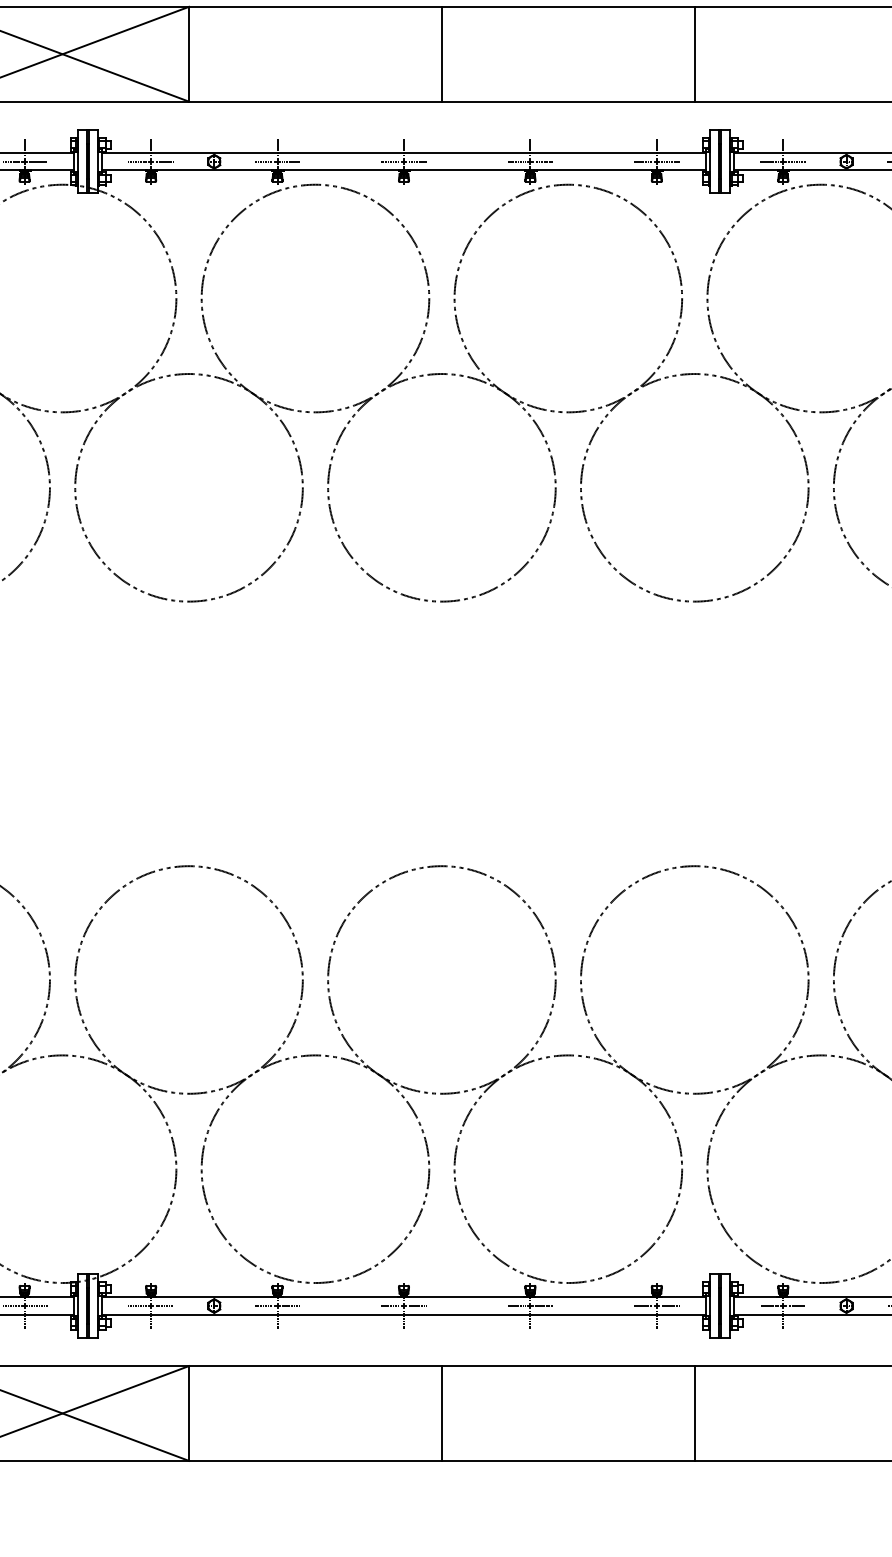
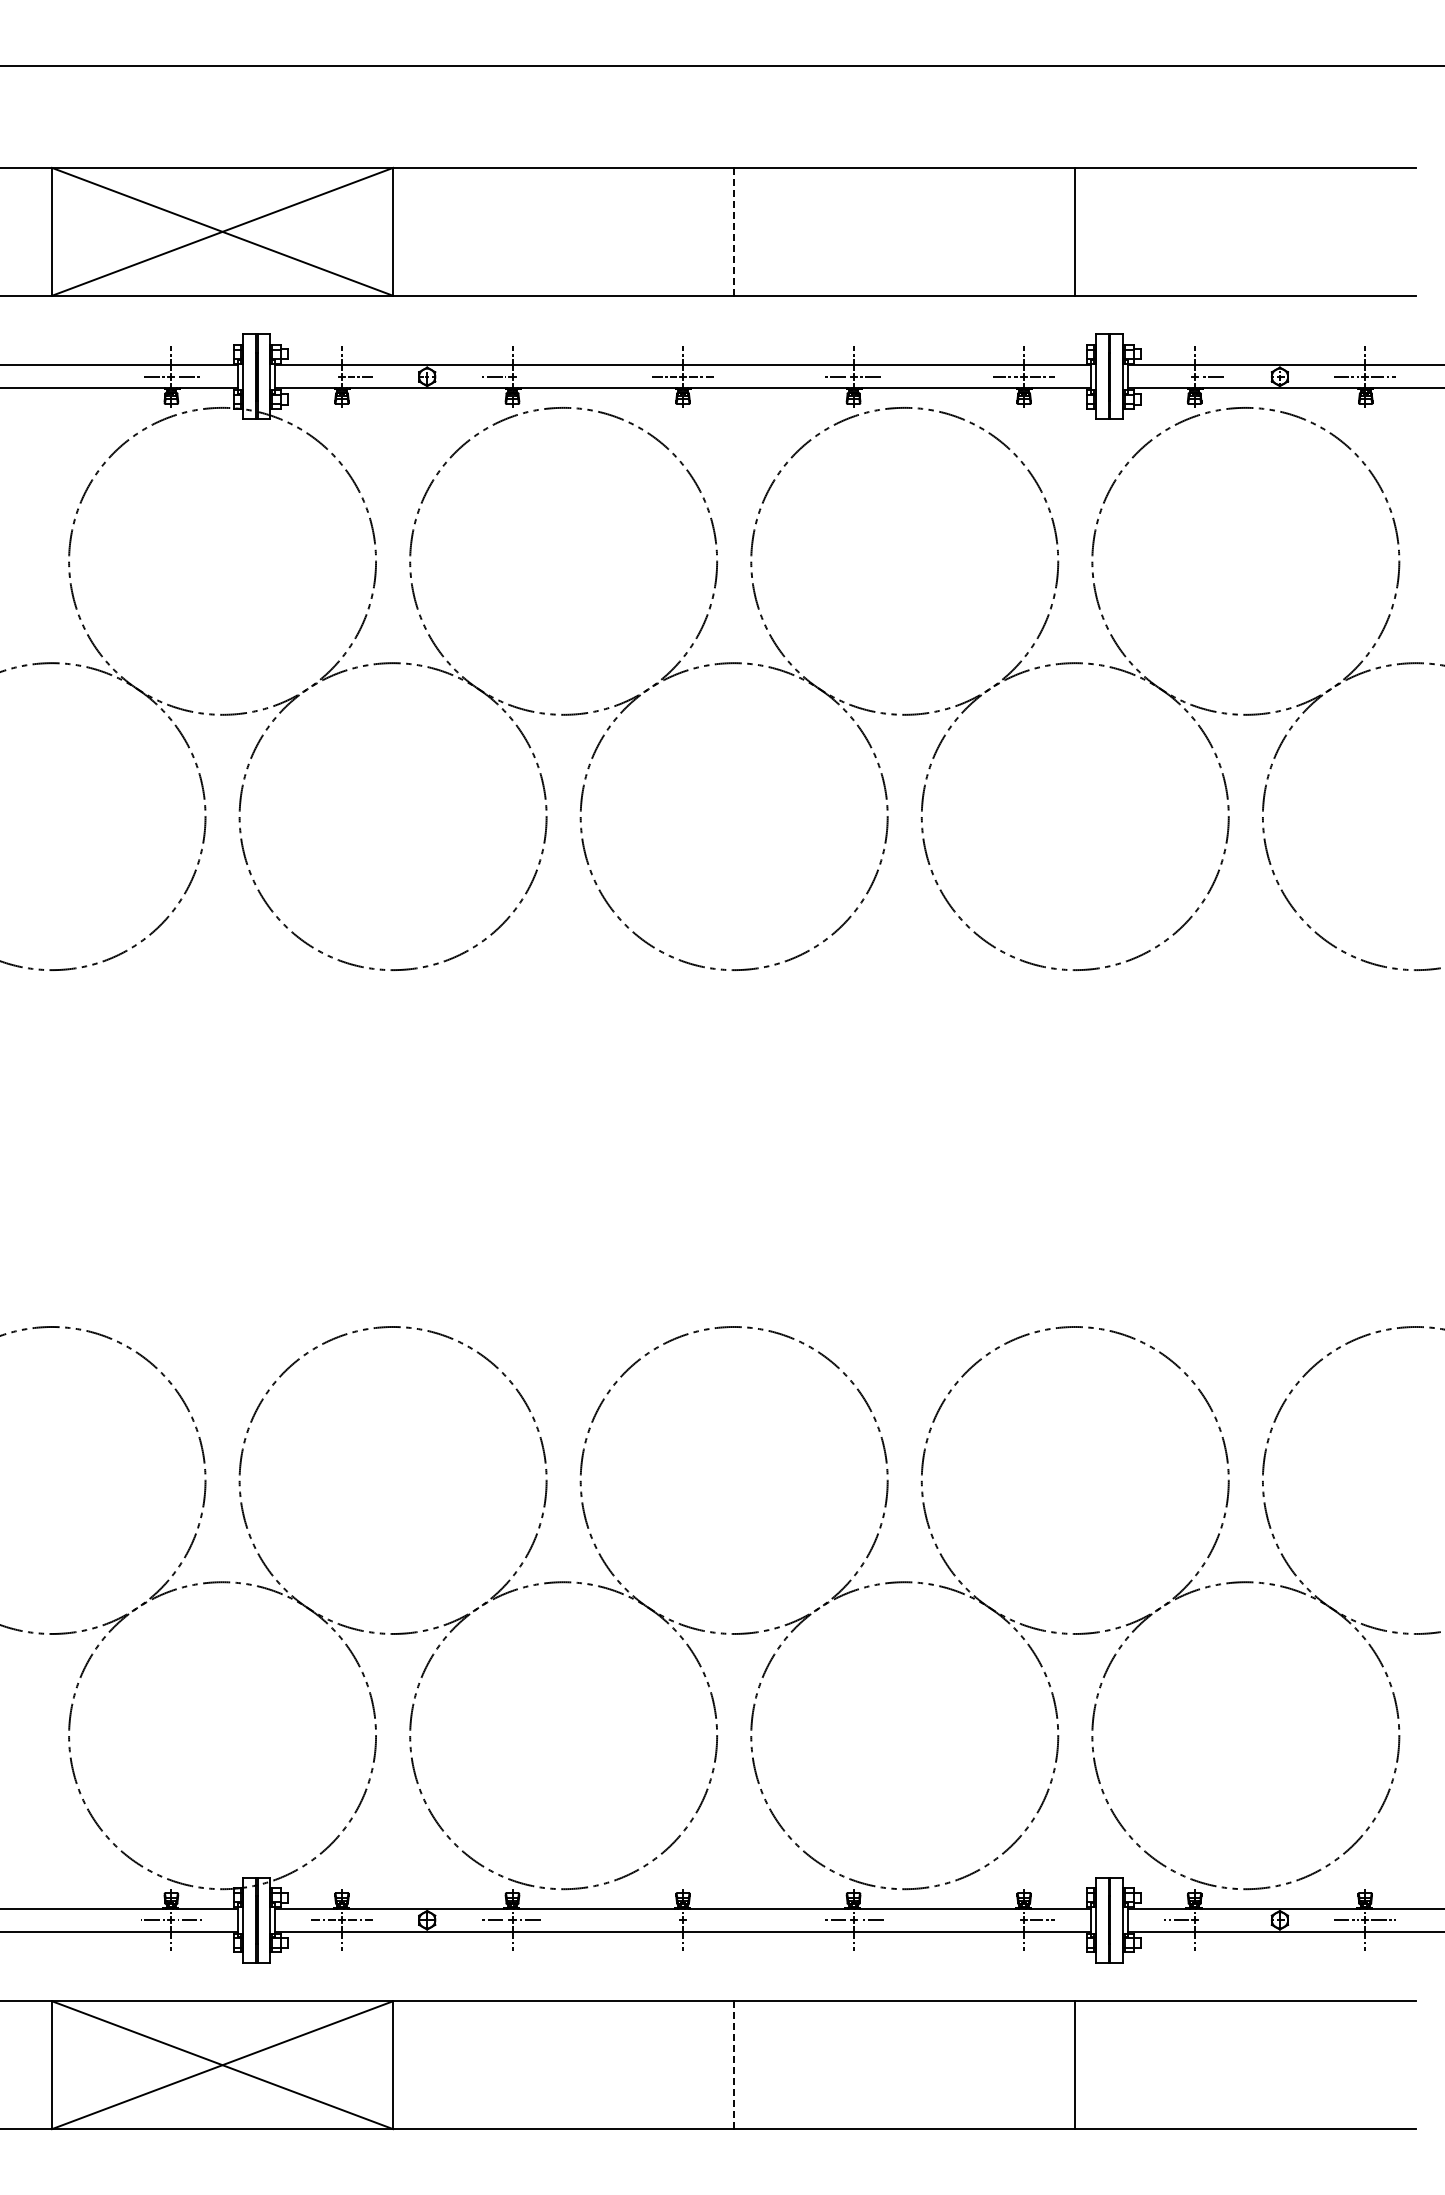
line: (442, 53) -> (734, 231), solid -> dashed
line: (137, 161) -> (323, 376), removed
line: (290, 161) -> (530, 376), removed
line: (769, 161) -> (1175, 376), removed
line: (390, 1306) -> (664, 1920), removed
line: (417, 1306) -> (701, 1920), removed
line: (643, 1306) -> (1005, 1920), removed
line: (796, 1306) -> (1212, 1920), removed
line: (442, 1413) -> (734, 2065), solid -> dashed

